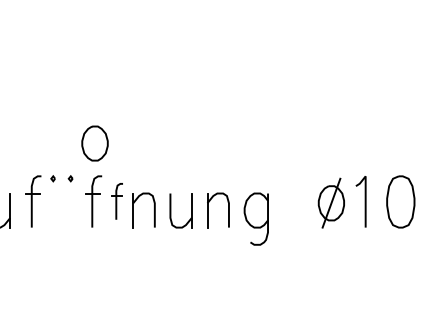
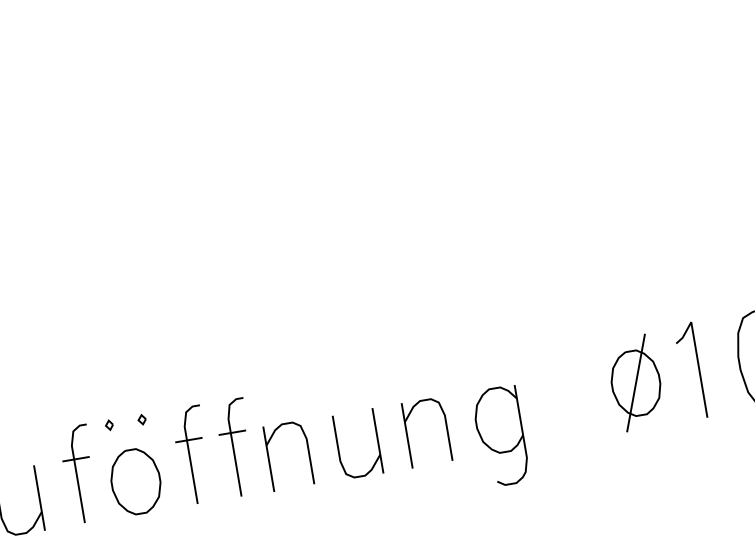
part: (94, 143) -> (134, 481), moved
part: (117, 201) -> (236, 447), size x1.43

